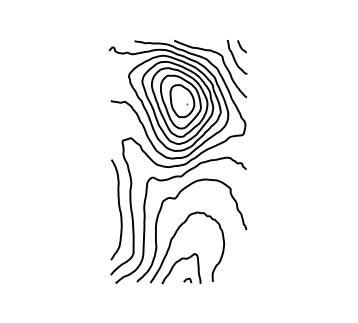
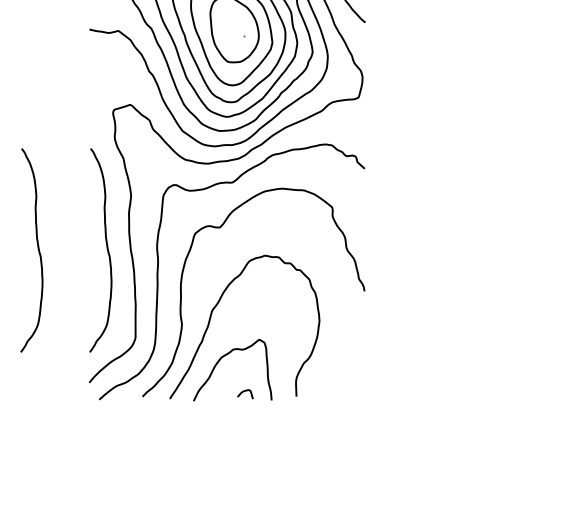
curve: (84, 208) -> (35, 247), added

